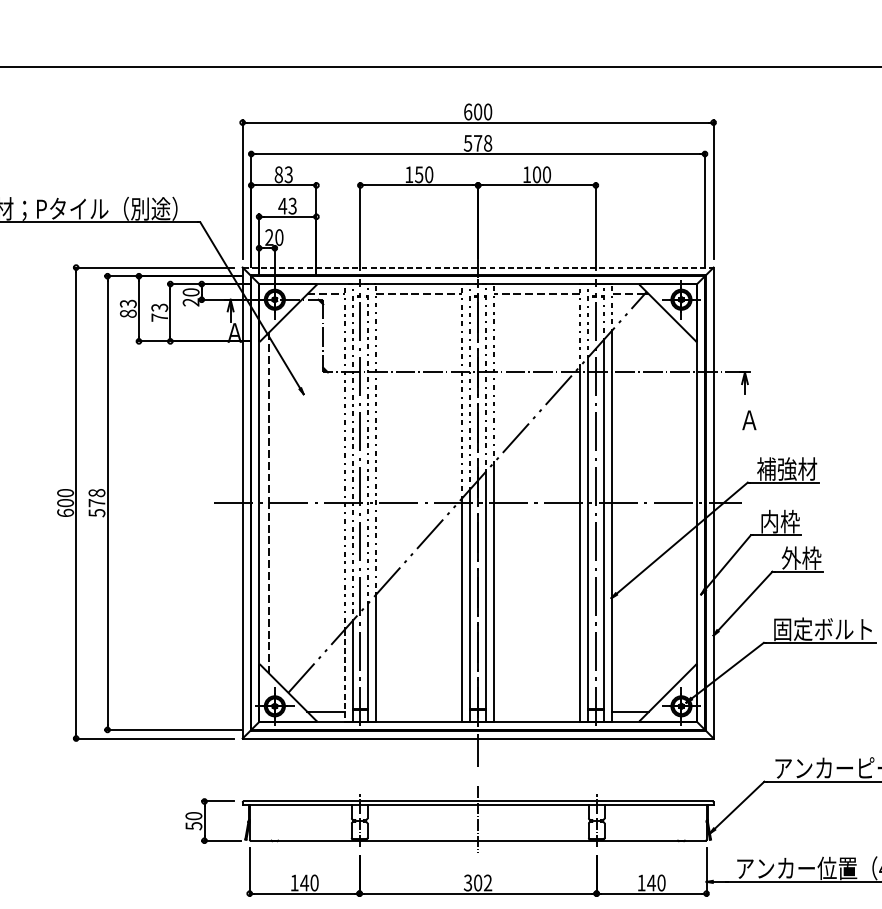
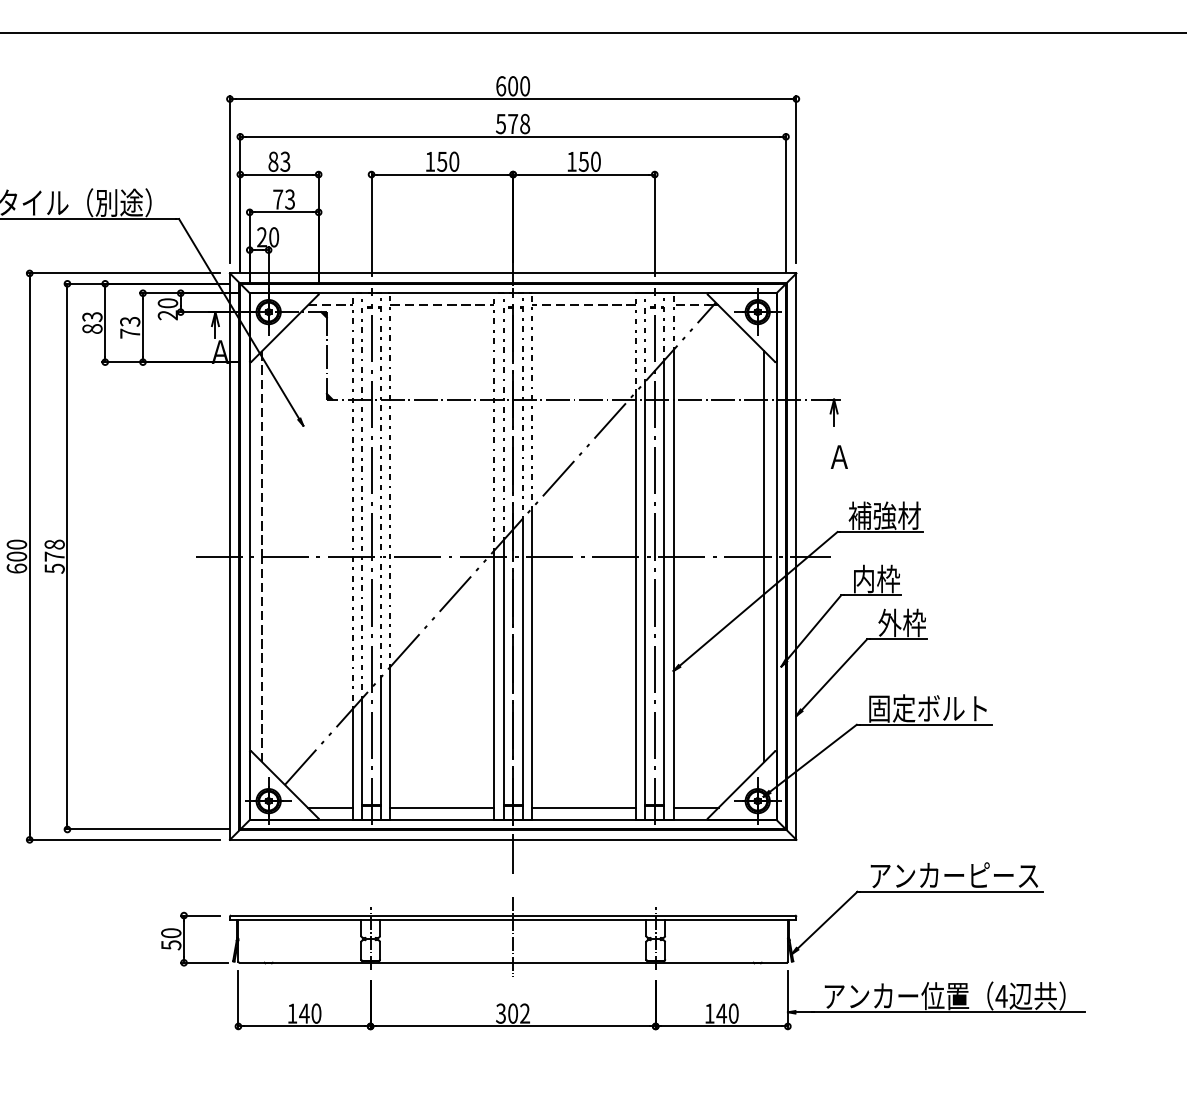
text: (536, 174) -> (583, 161), 100 -> 150
text: (282, 206) -> (277, 199), 43 -> 73
line: (478, 267) -> (513, 273), dashed -> solid
line: (687, 502) -> (764, 556), added
line: (344, 676) -> (352, 765), dashed -> solid
line: (419, 711) -> (442, 807), added
line: (536, 711) -> (583, 807), added

